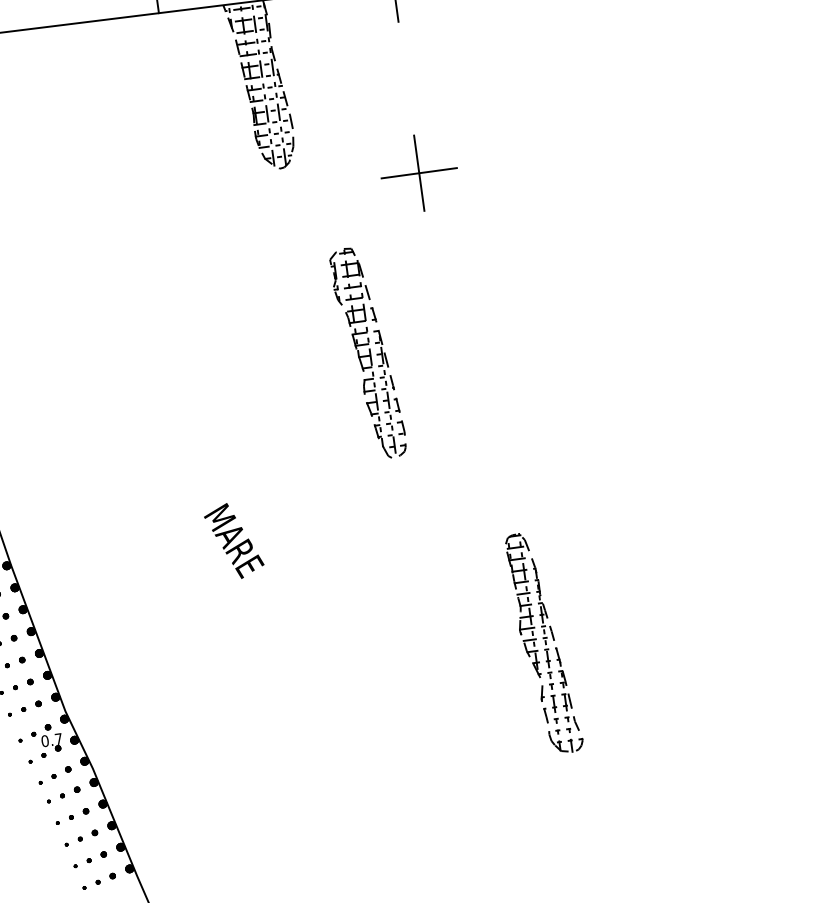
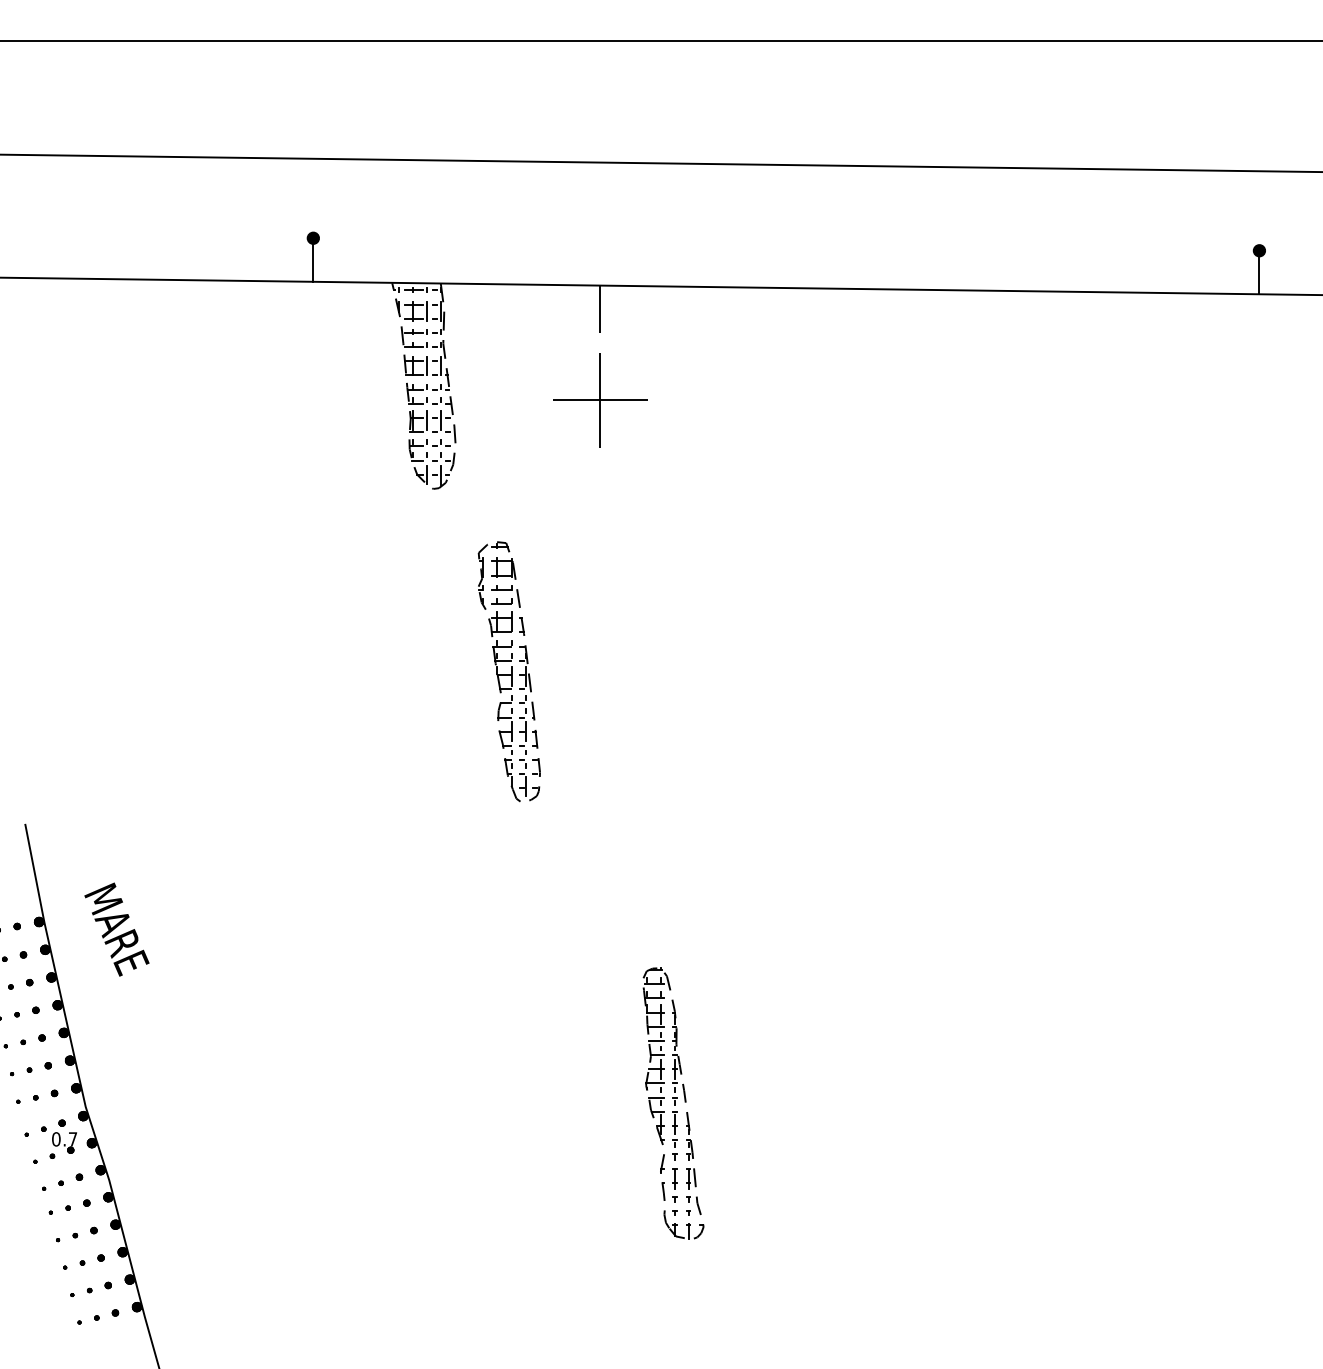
part: (419, 173) -> (600, 400), moved
part: (367, 353) -> (508, 671), moved
text: (233, 540) -> (116, 929), moved

